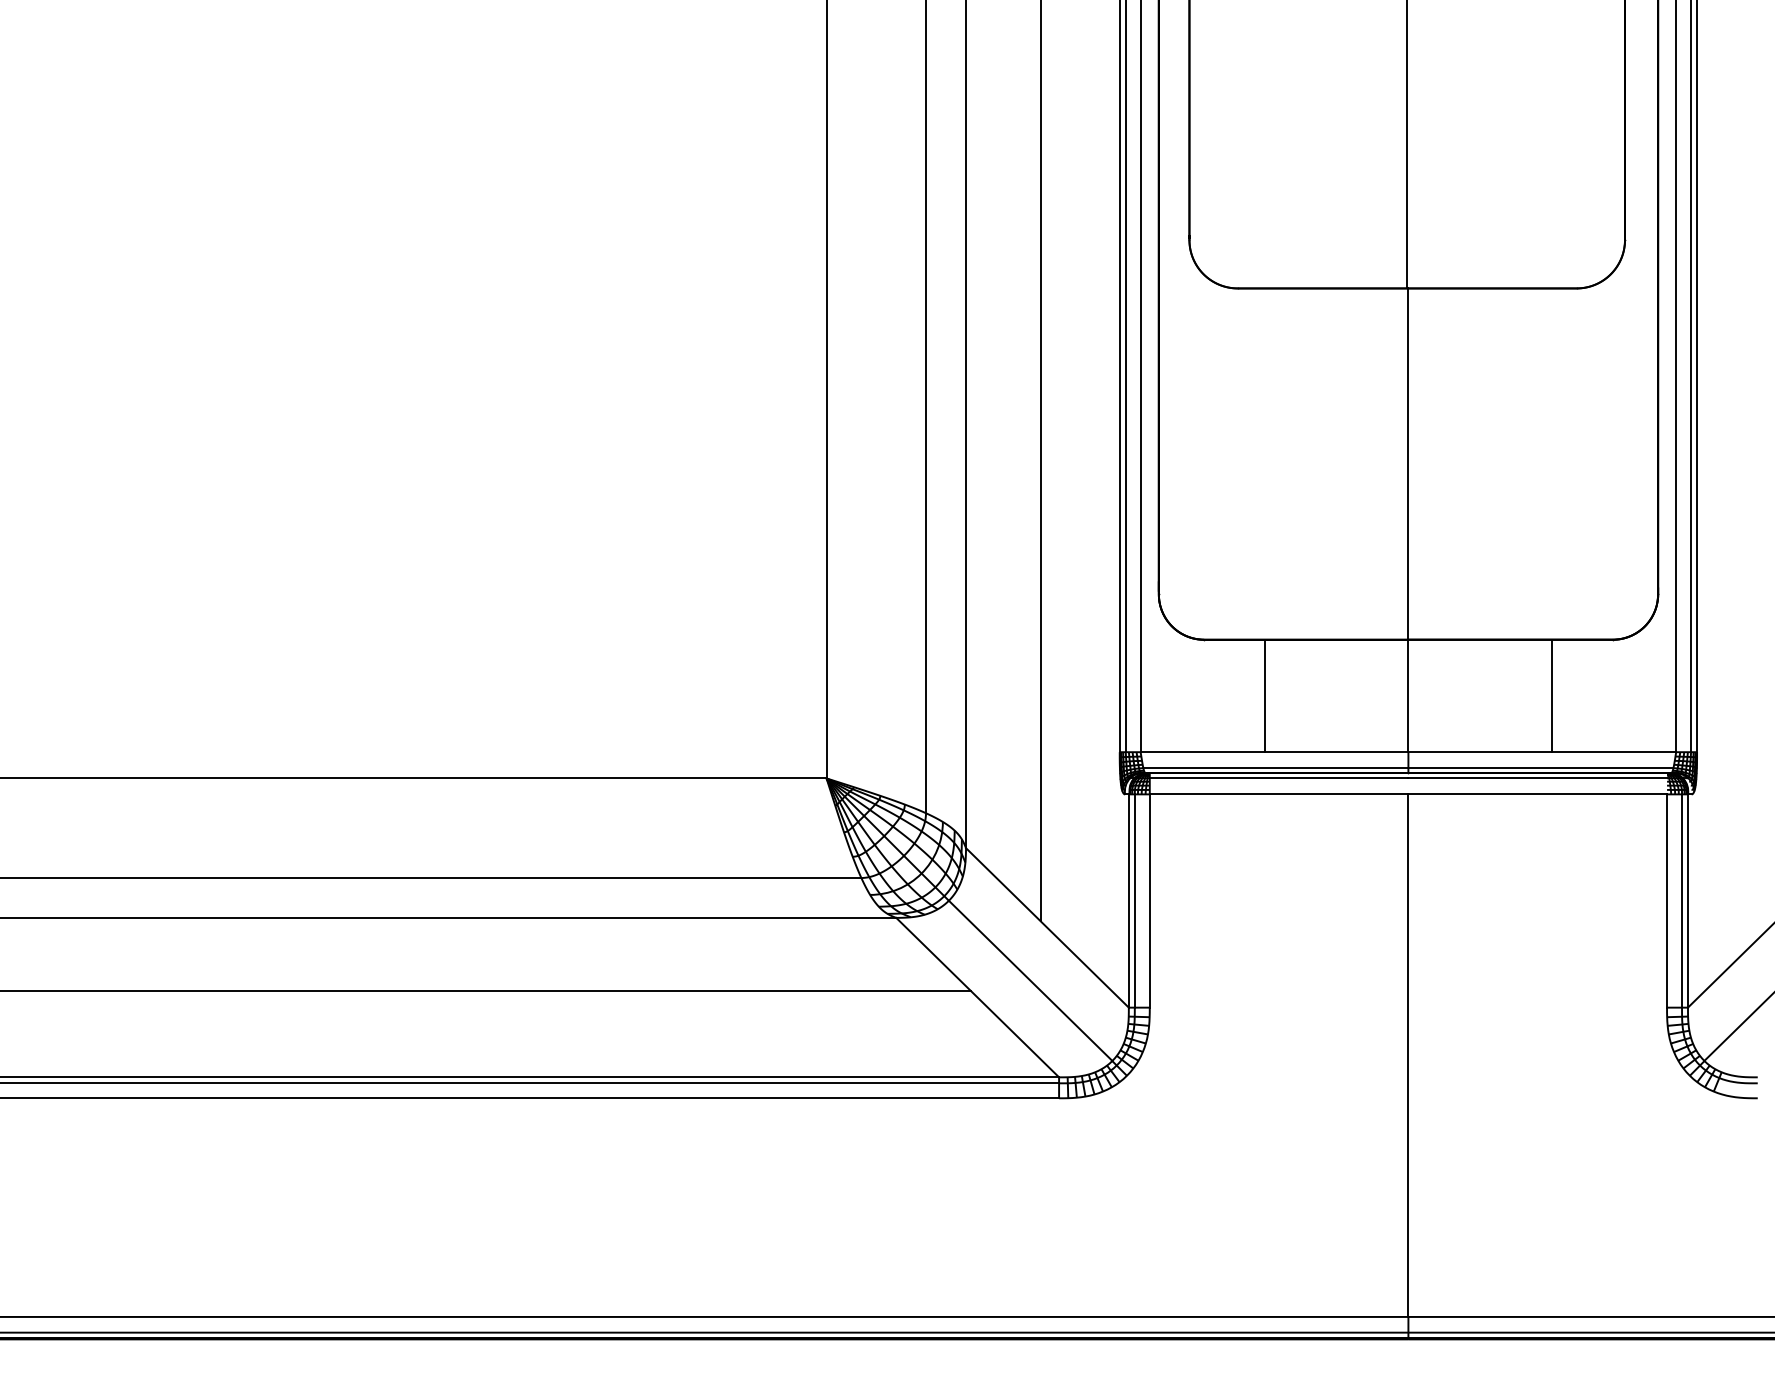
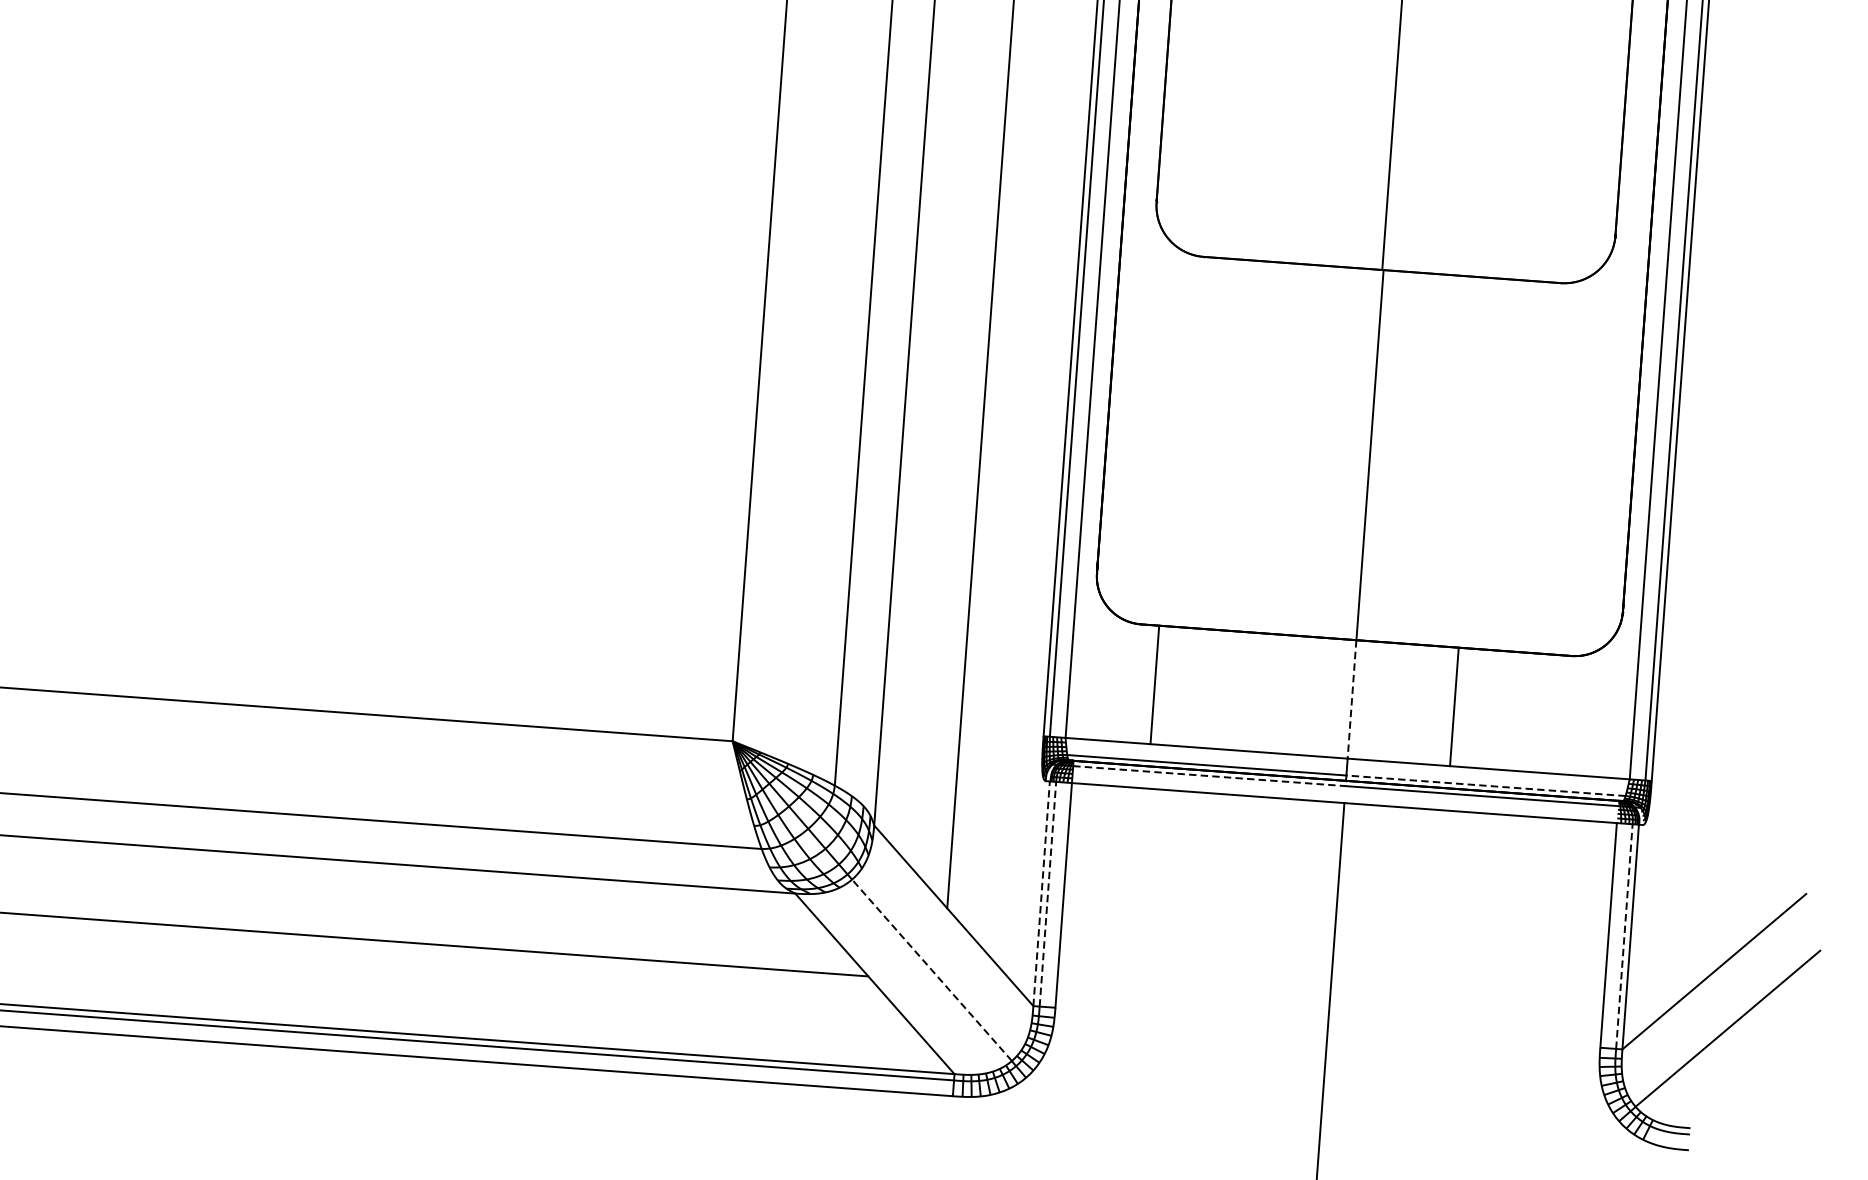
line: (1265, 695) -> (1155, 684), moved
line: (1551, 695) -> (1454, 706), moved
line: (1408, 696) -> (1352, 699), solid -> dashed
line: (1540, 768) -> (1485, 786), solid -> dashed
line: (1279, 778) -> (1209, 776), solid -> dashed
line: (1128, 901) -> (1041, 894), solid -> dashed
line: (1134, 901) -> (1047, 894), solid -> dashed
line: (1682, 901) -> (1624, 937), solid -> dashed
line: (1030, 980) -> (931, 969), solid -> dashed

